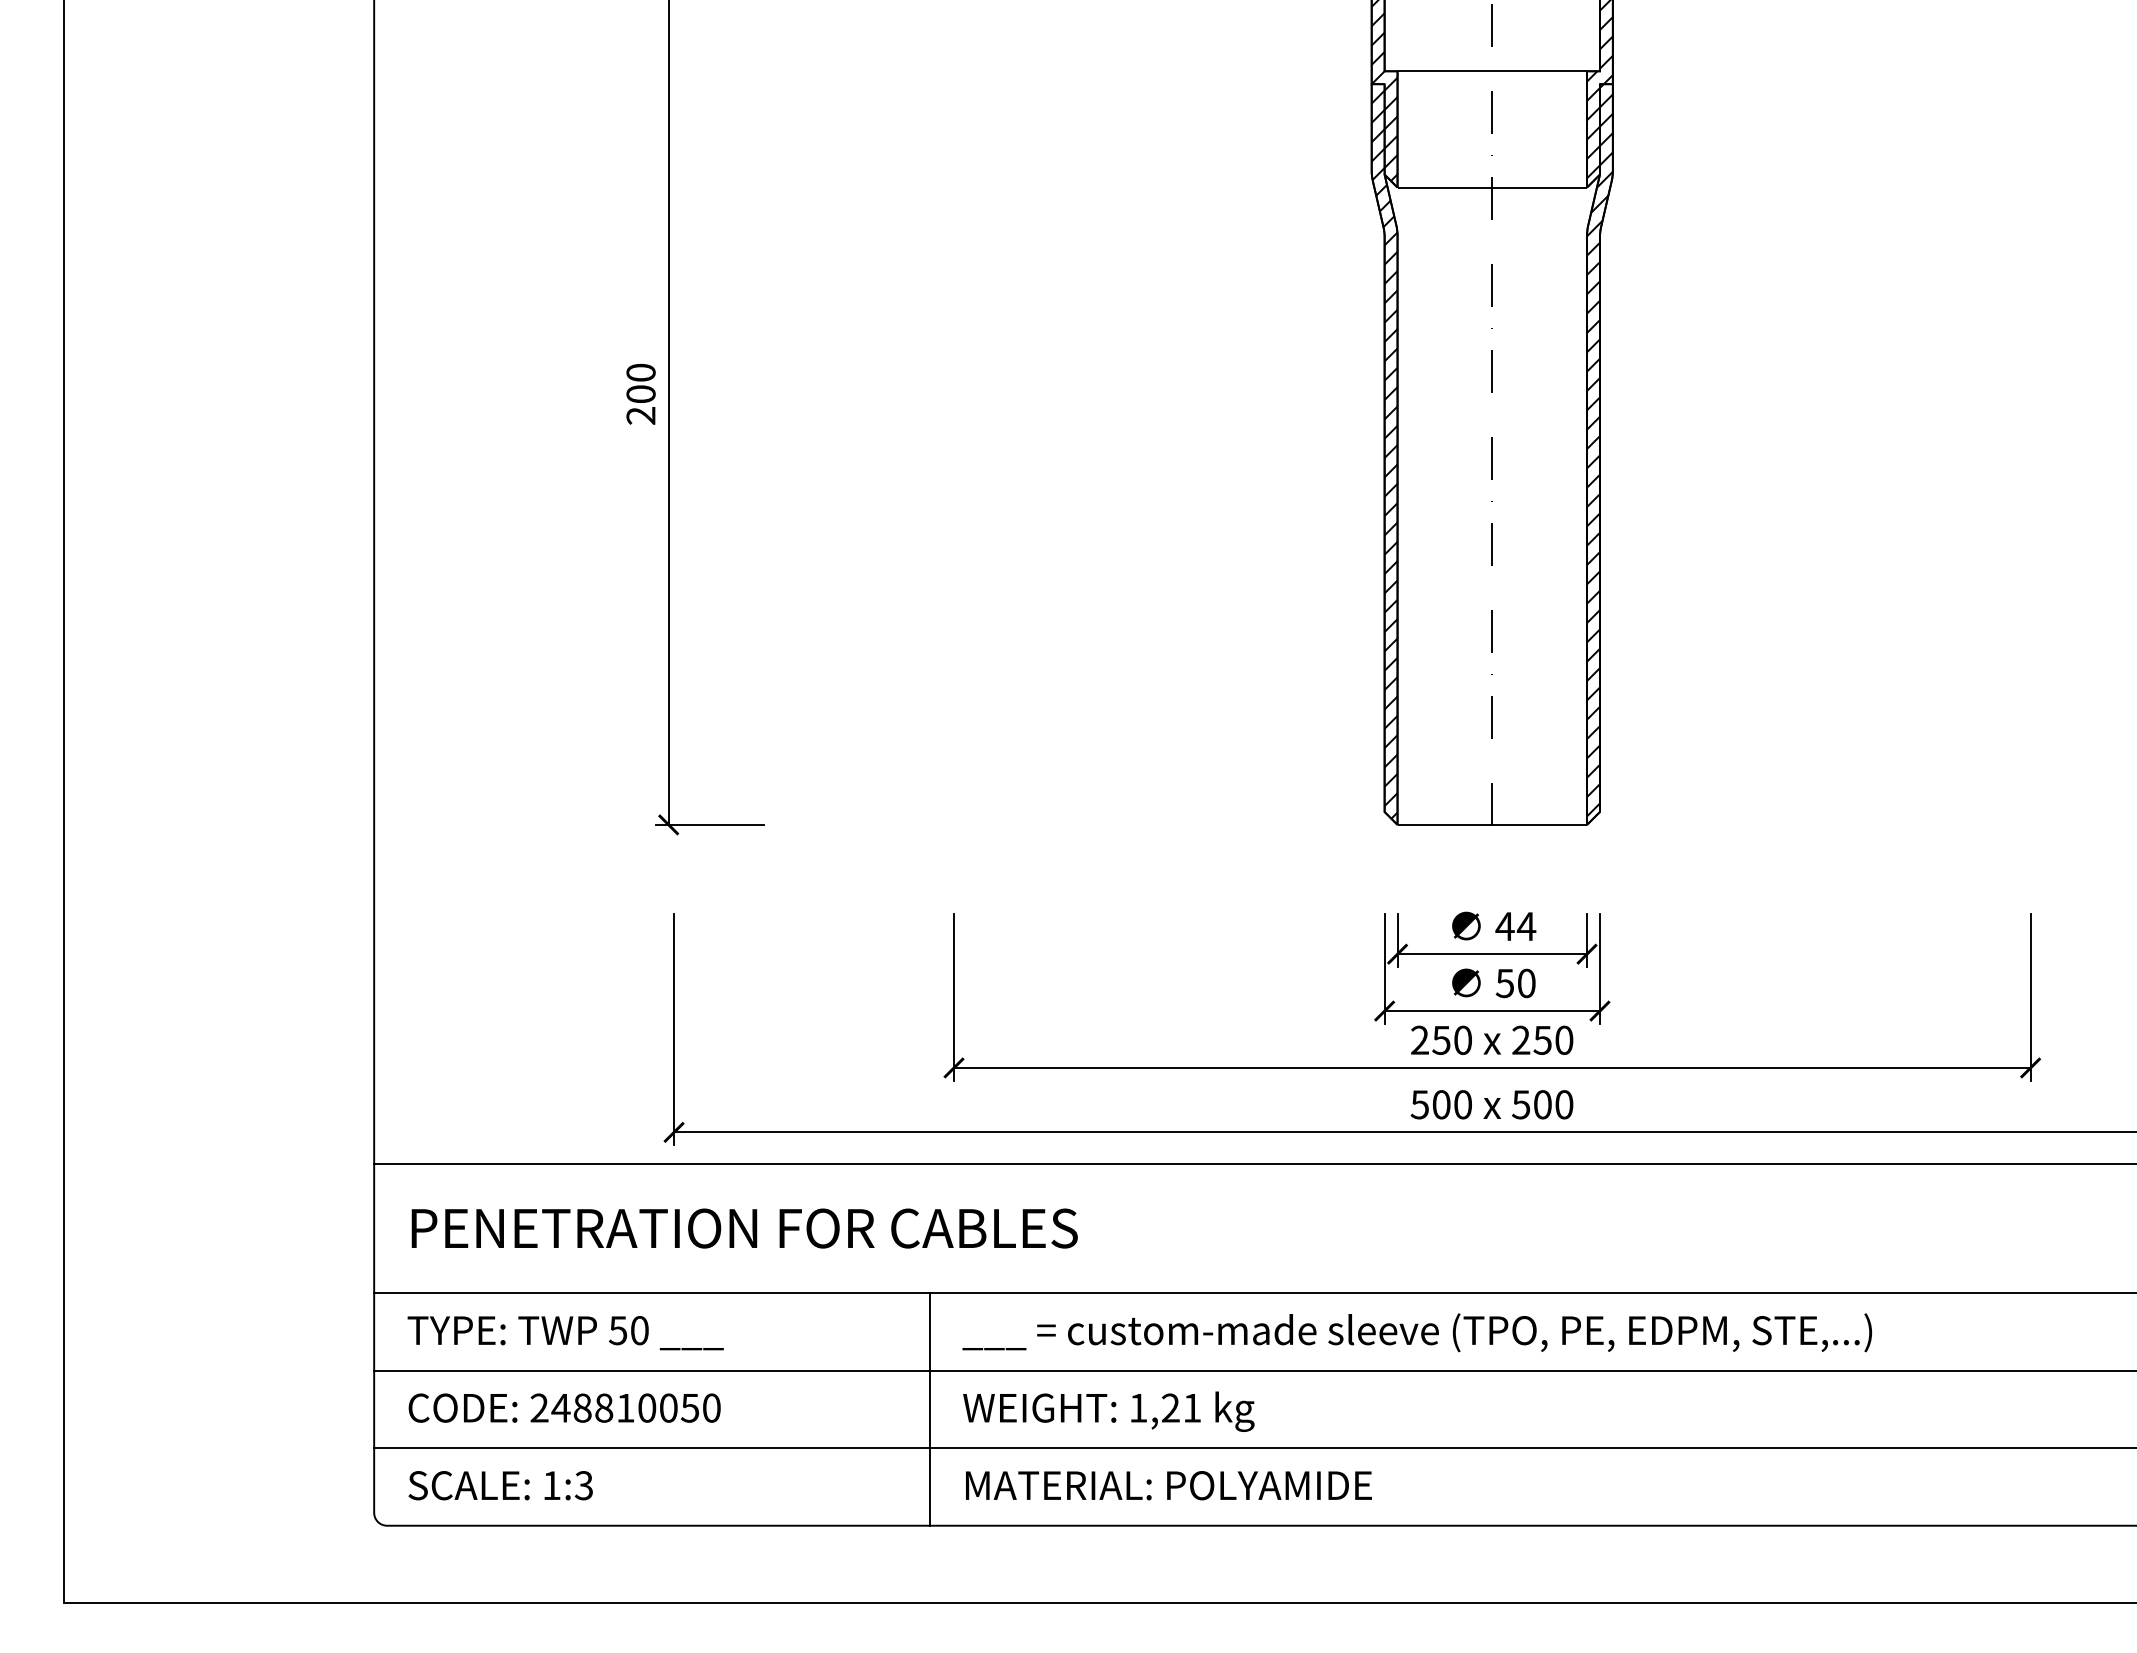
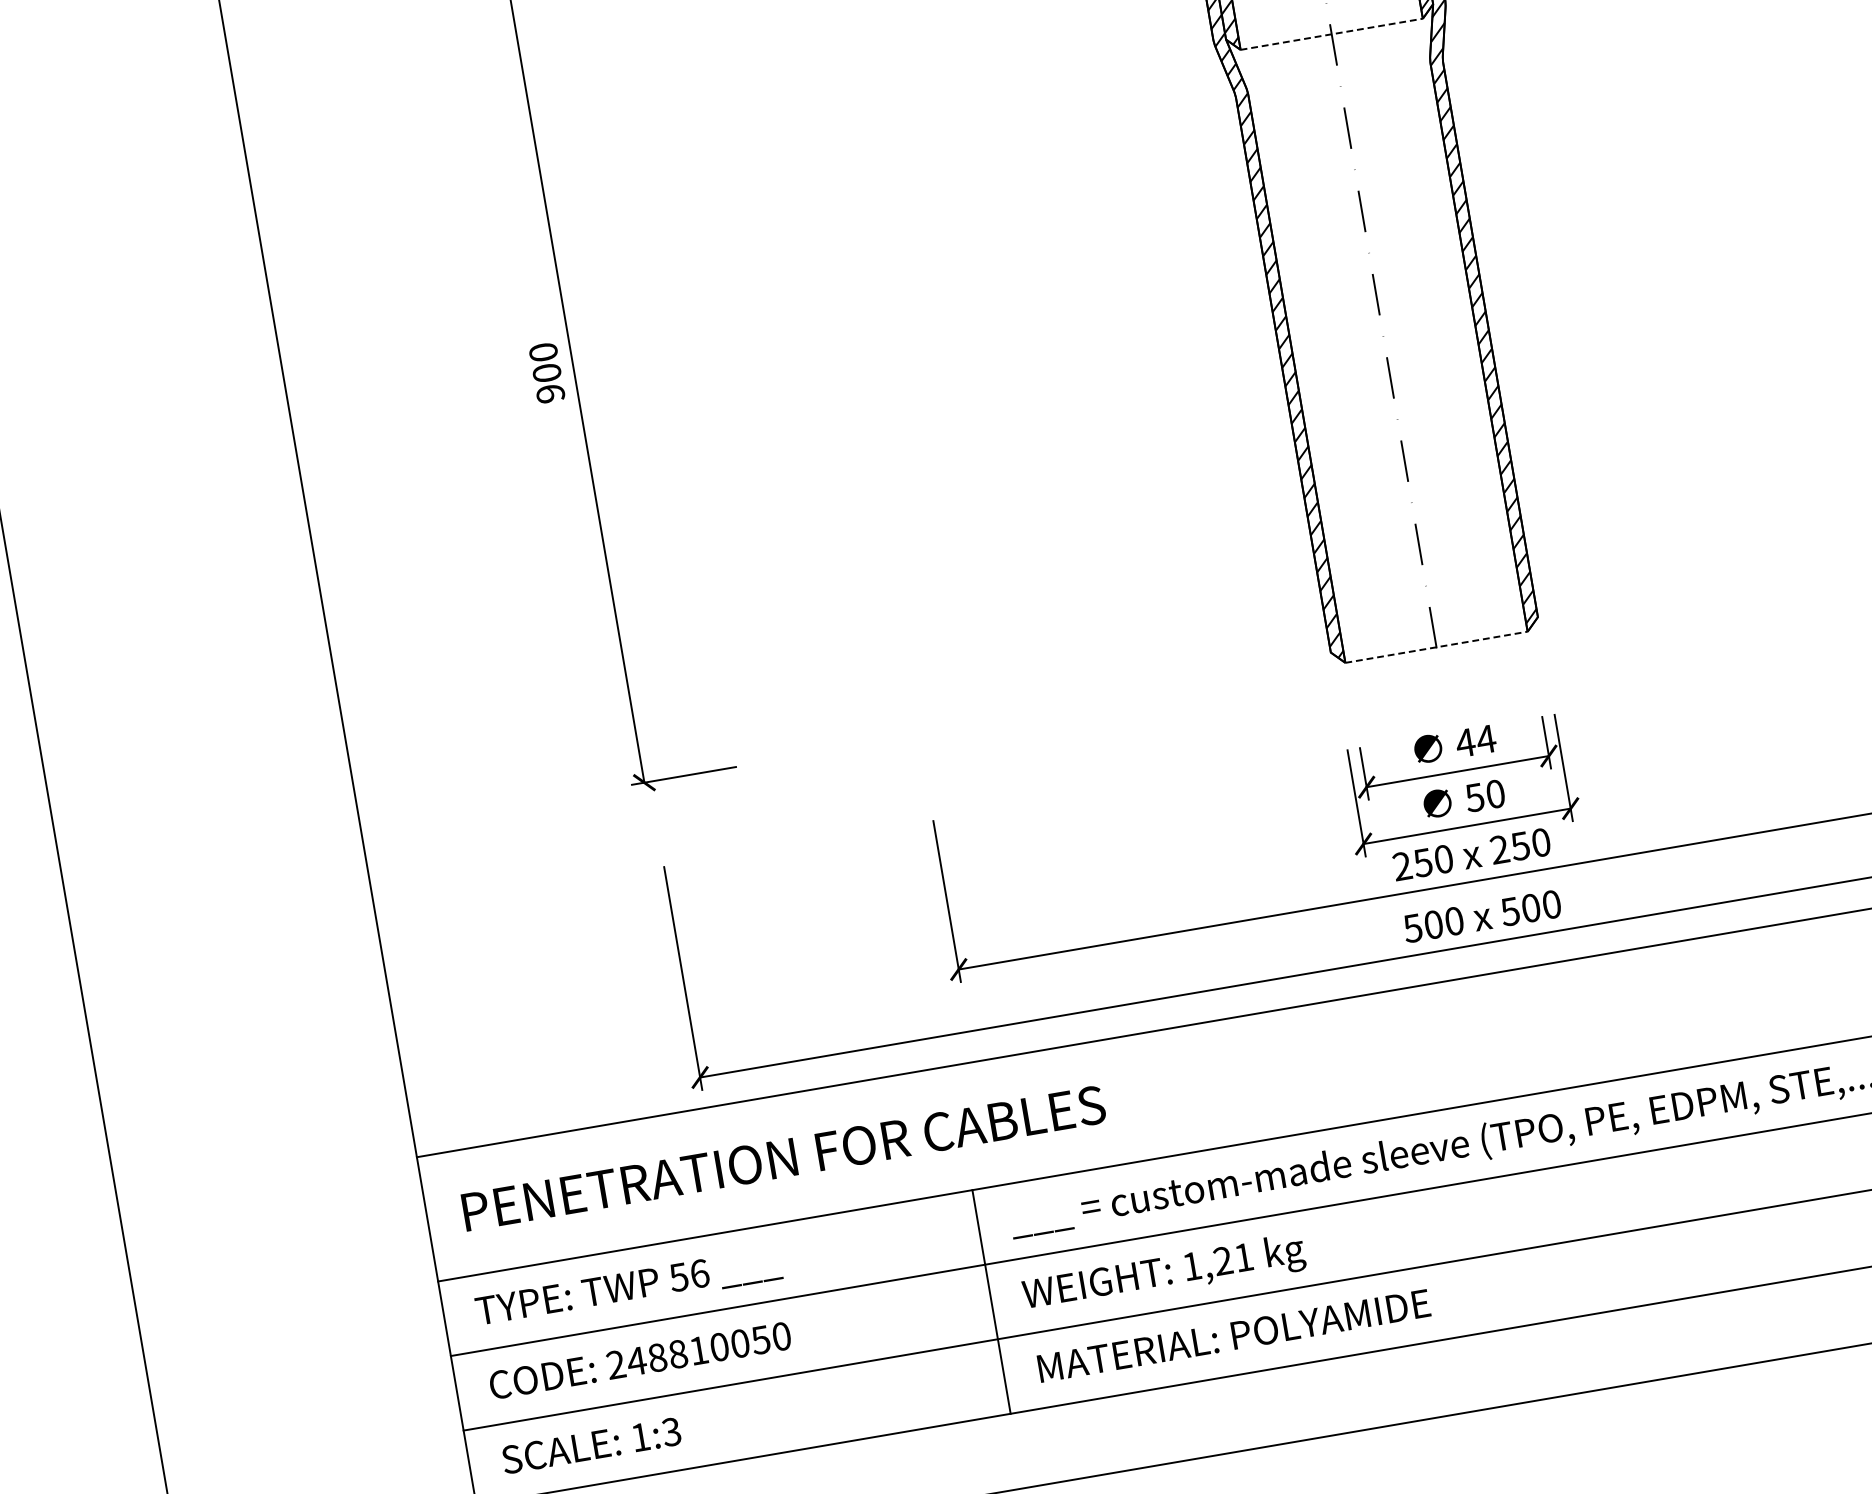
line: (1492, 187) -> (1331, 34), solid -> dashed
text: (640, 415) -> (549, 393), 200 -> 900
line: (1492, 824) -> (1436, 646), solid -> dashed
text: (639, 1330) -> (699, 1273), 50 -> 56

